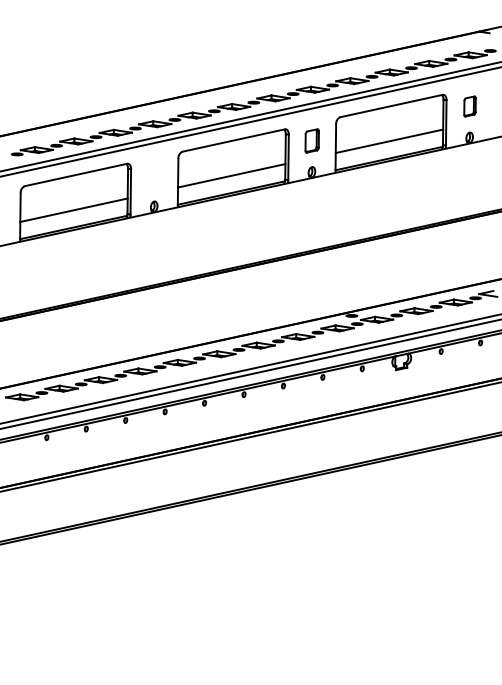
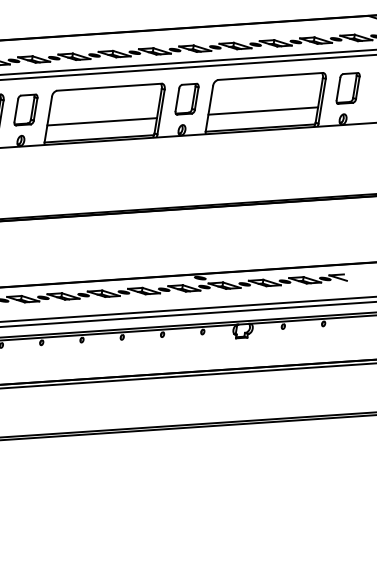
part: (469, 106) -> (347, 88), size x1.67
part: (311, 140) -> (186, 98), size x1.43
part: (154, 174) -> (25, 109), added

